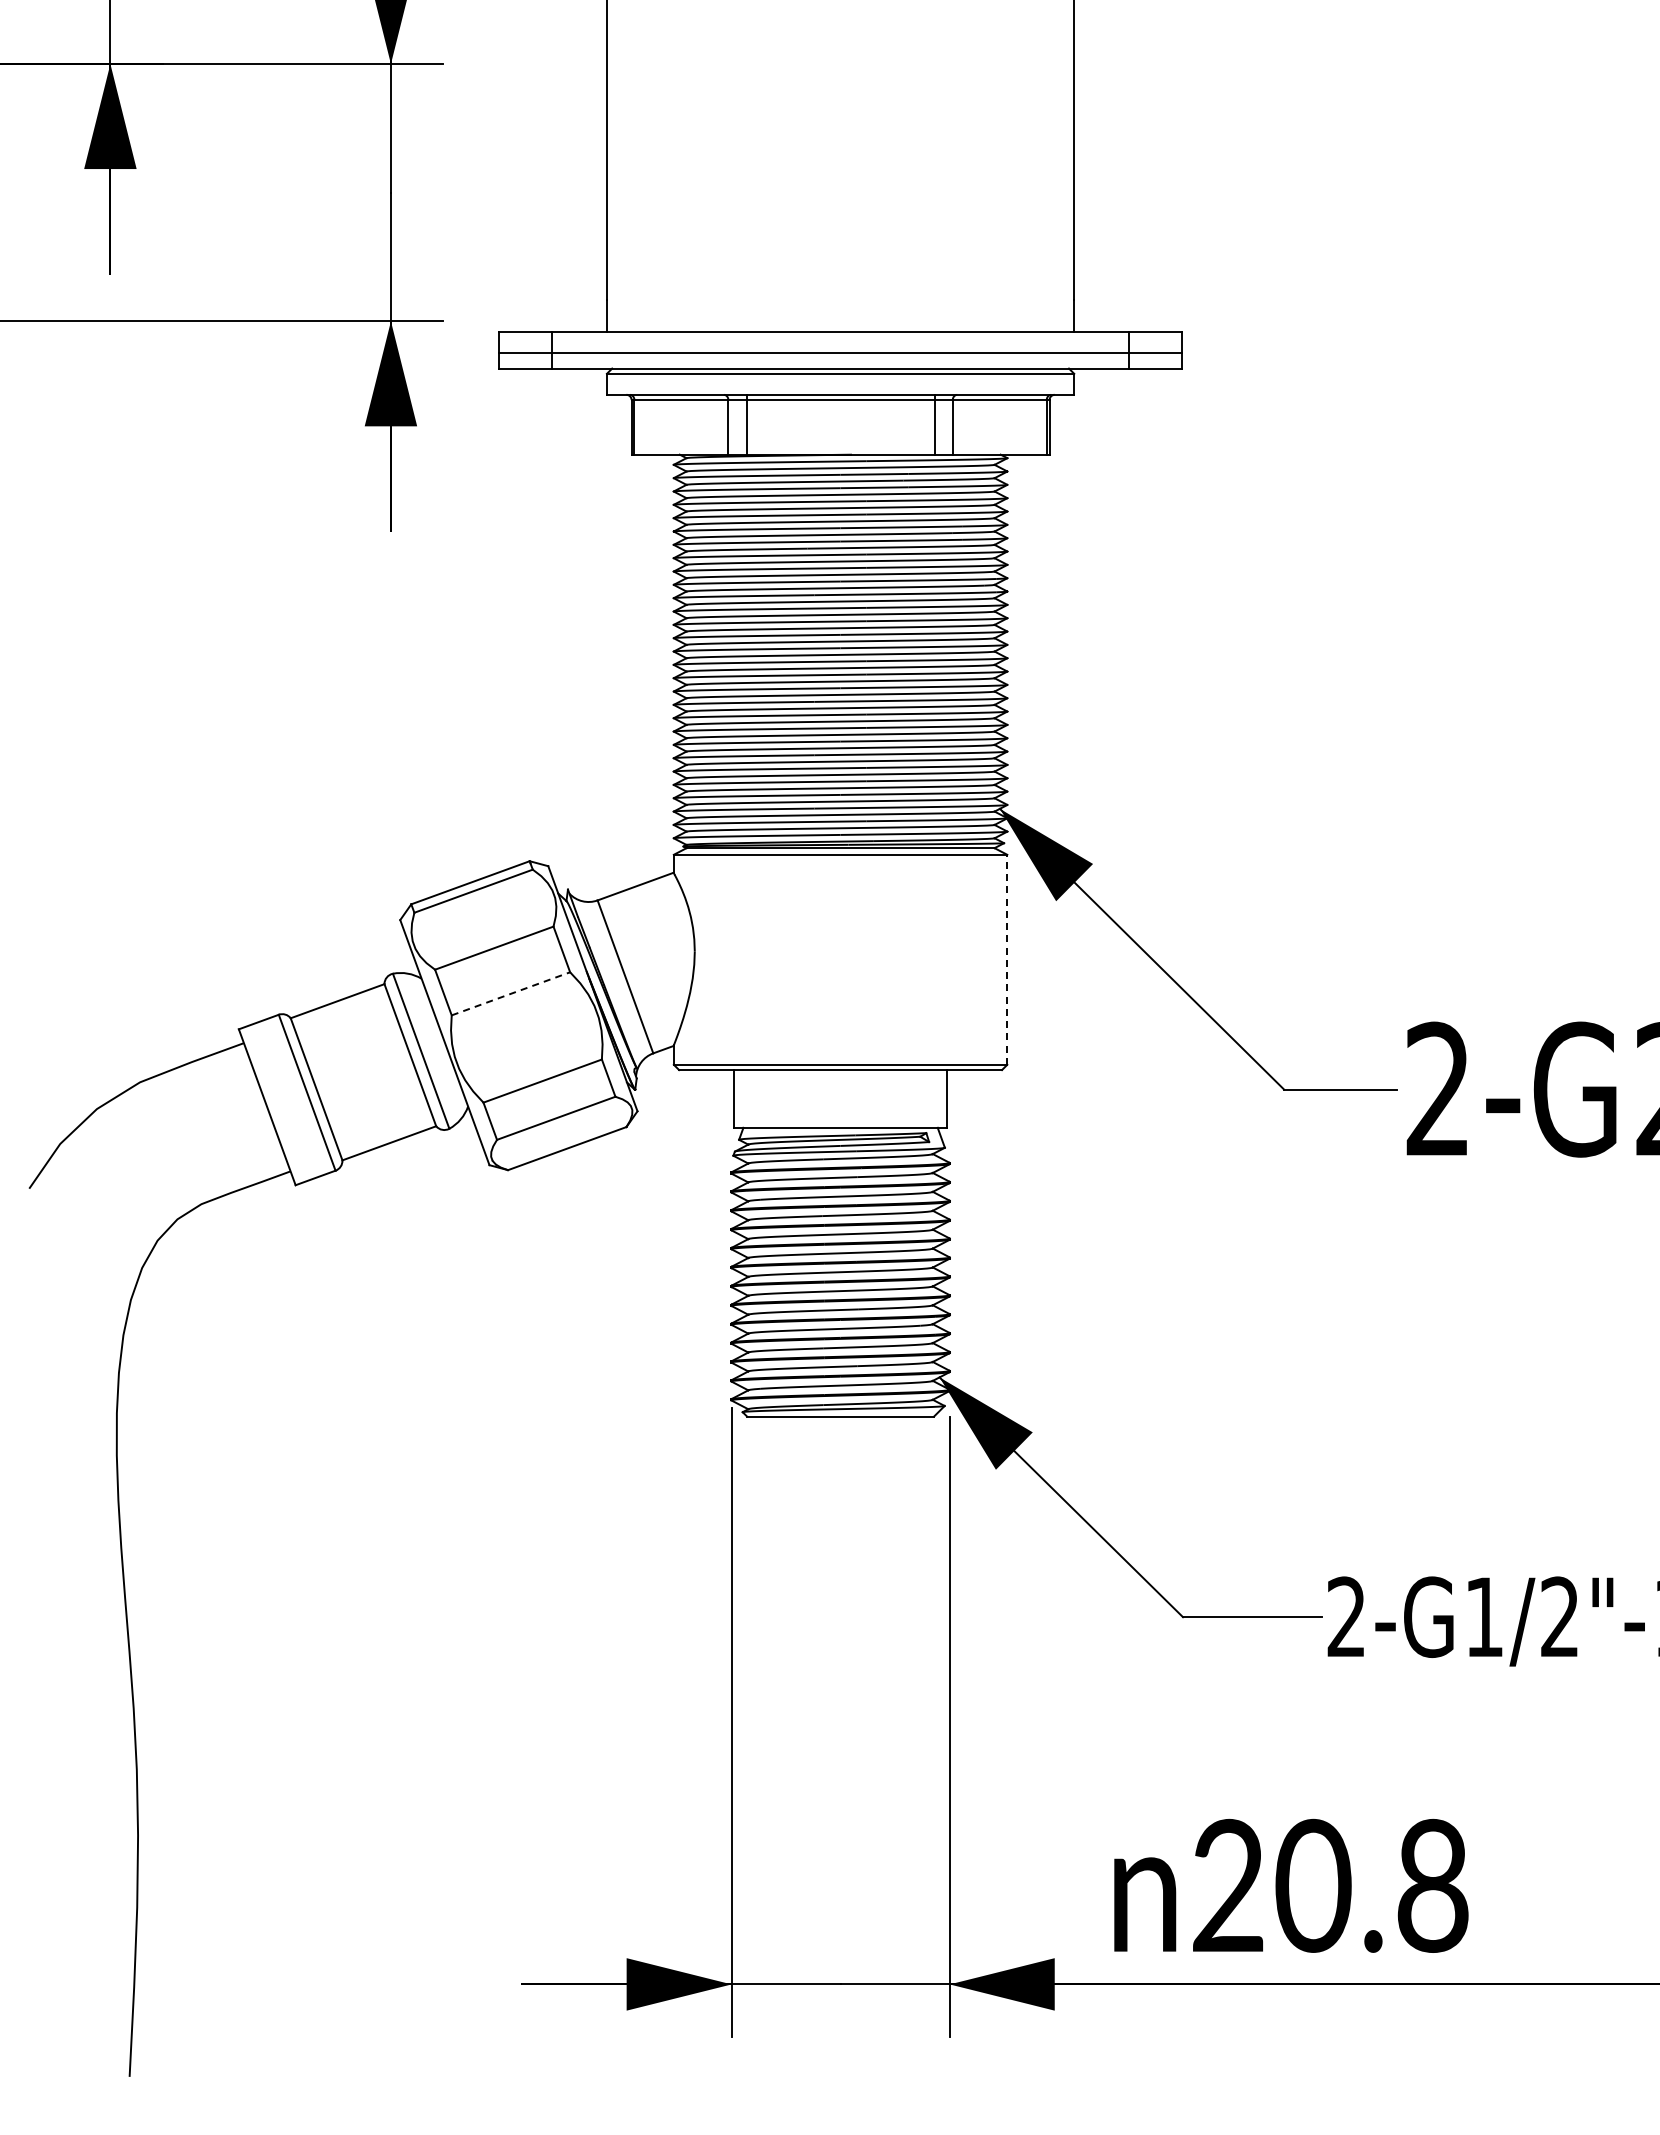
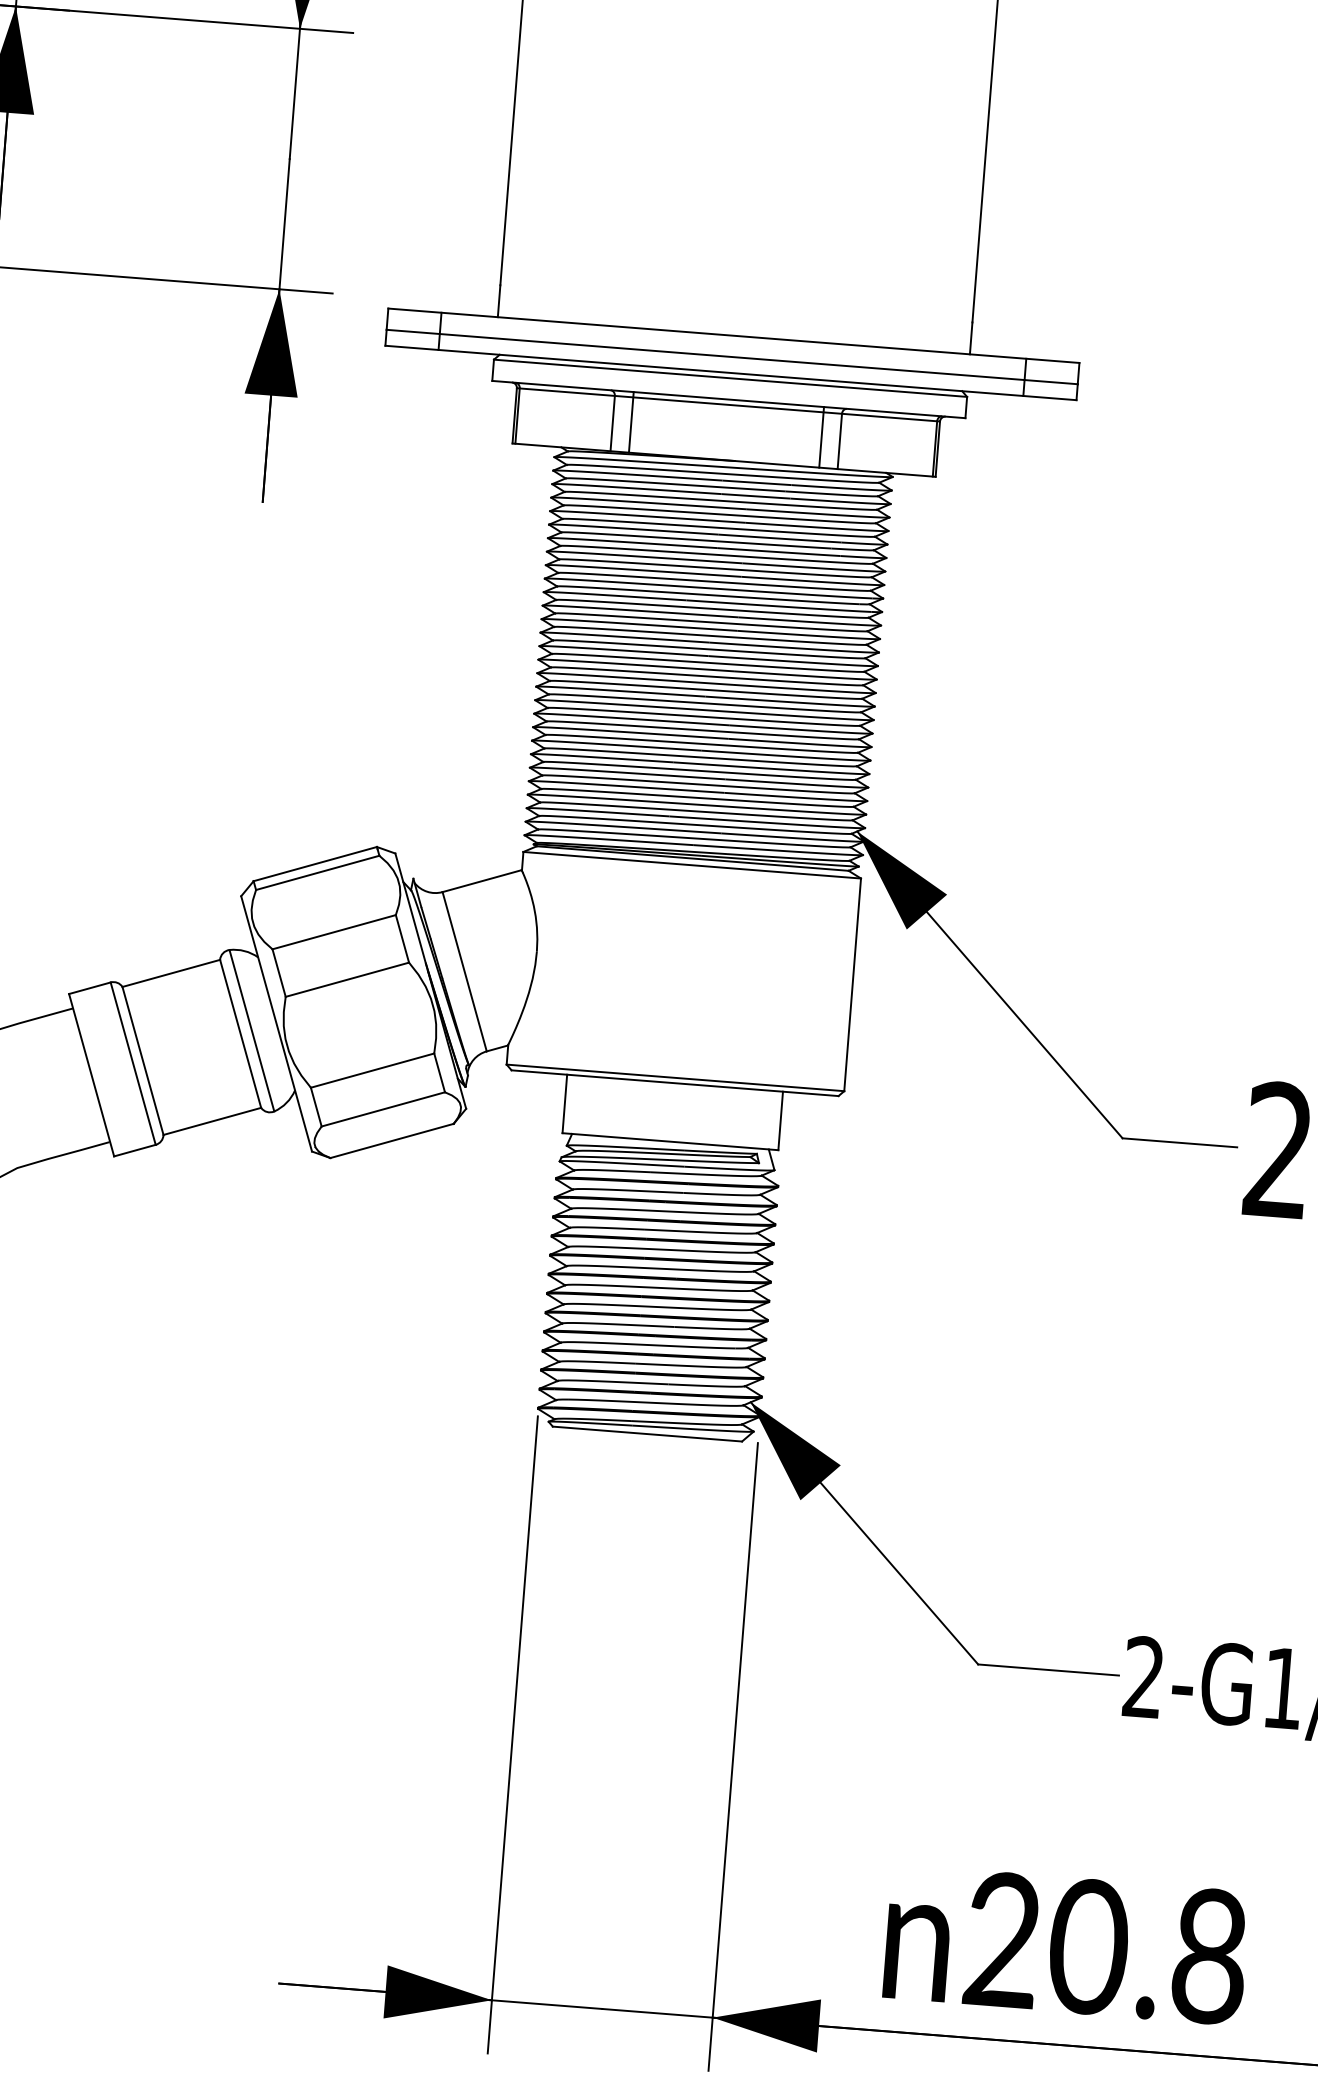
line: (1007, 959) -> (852, 984), dashed -> solid
line: (511, 993) -> (347, 979), dashed -> solid

